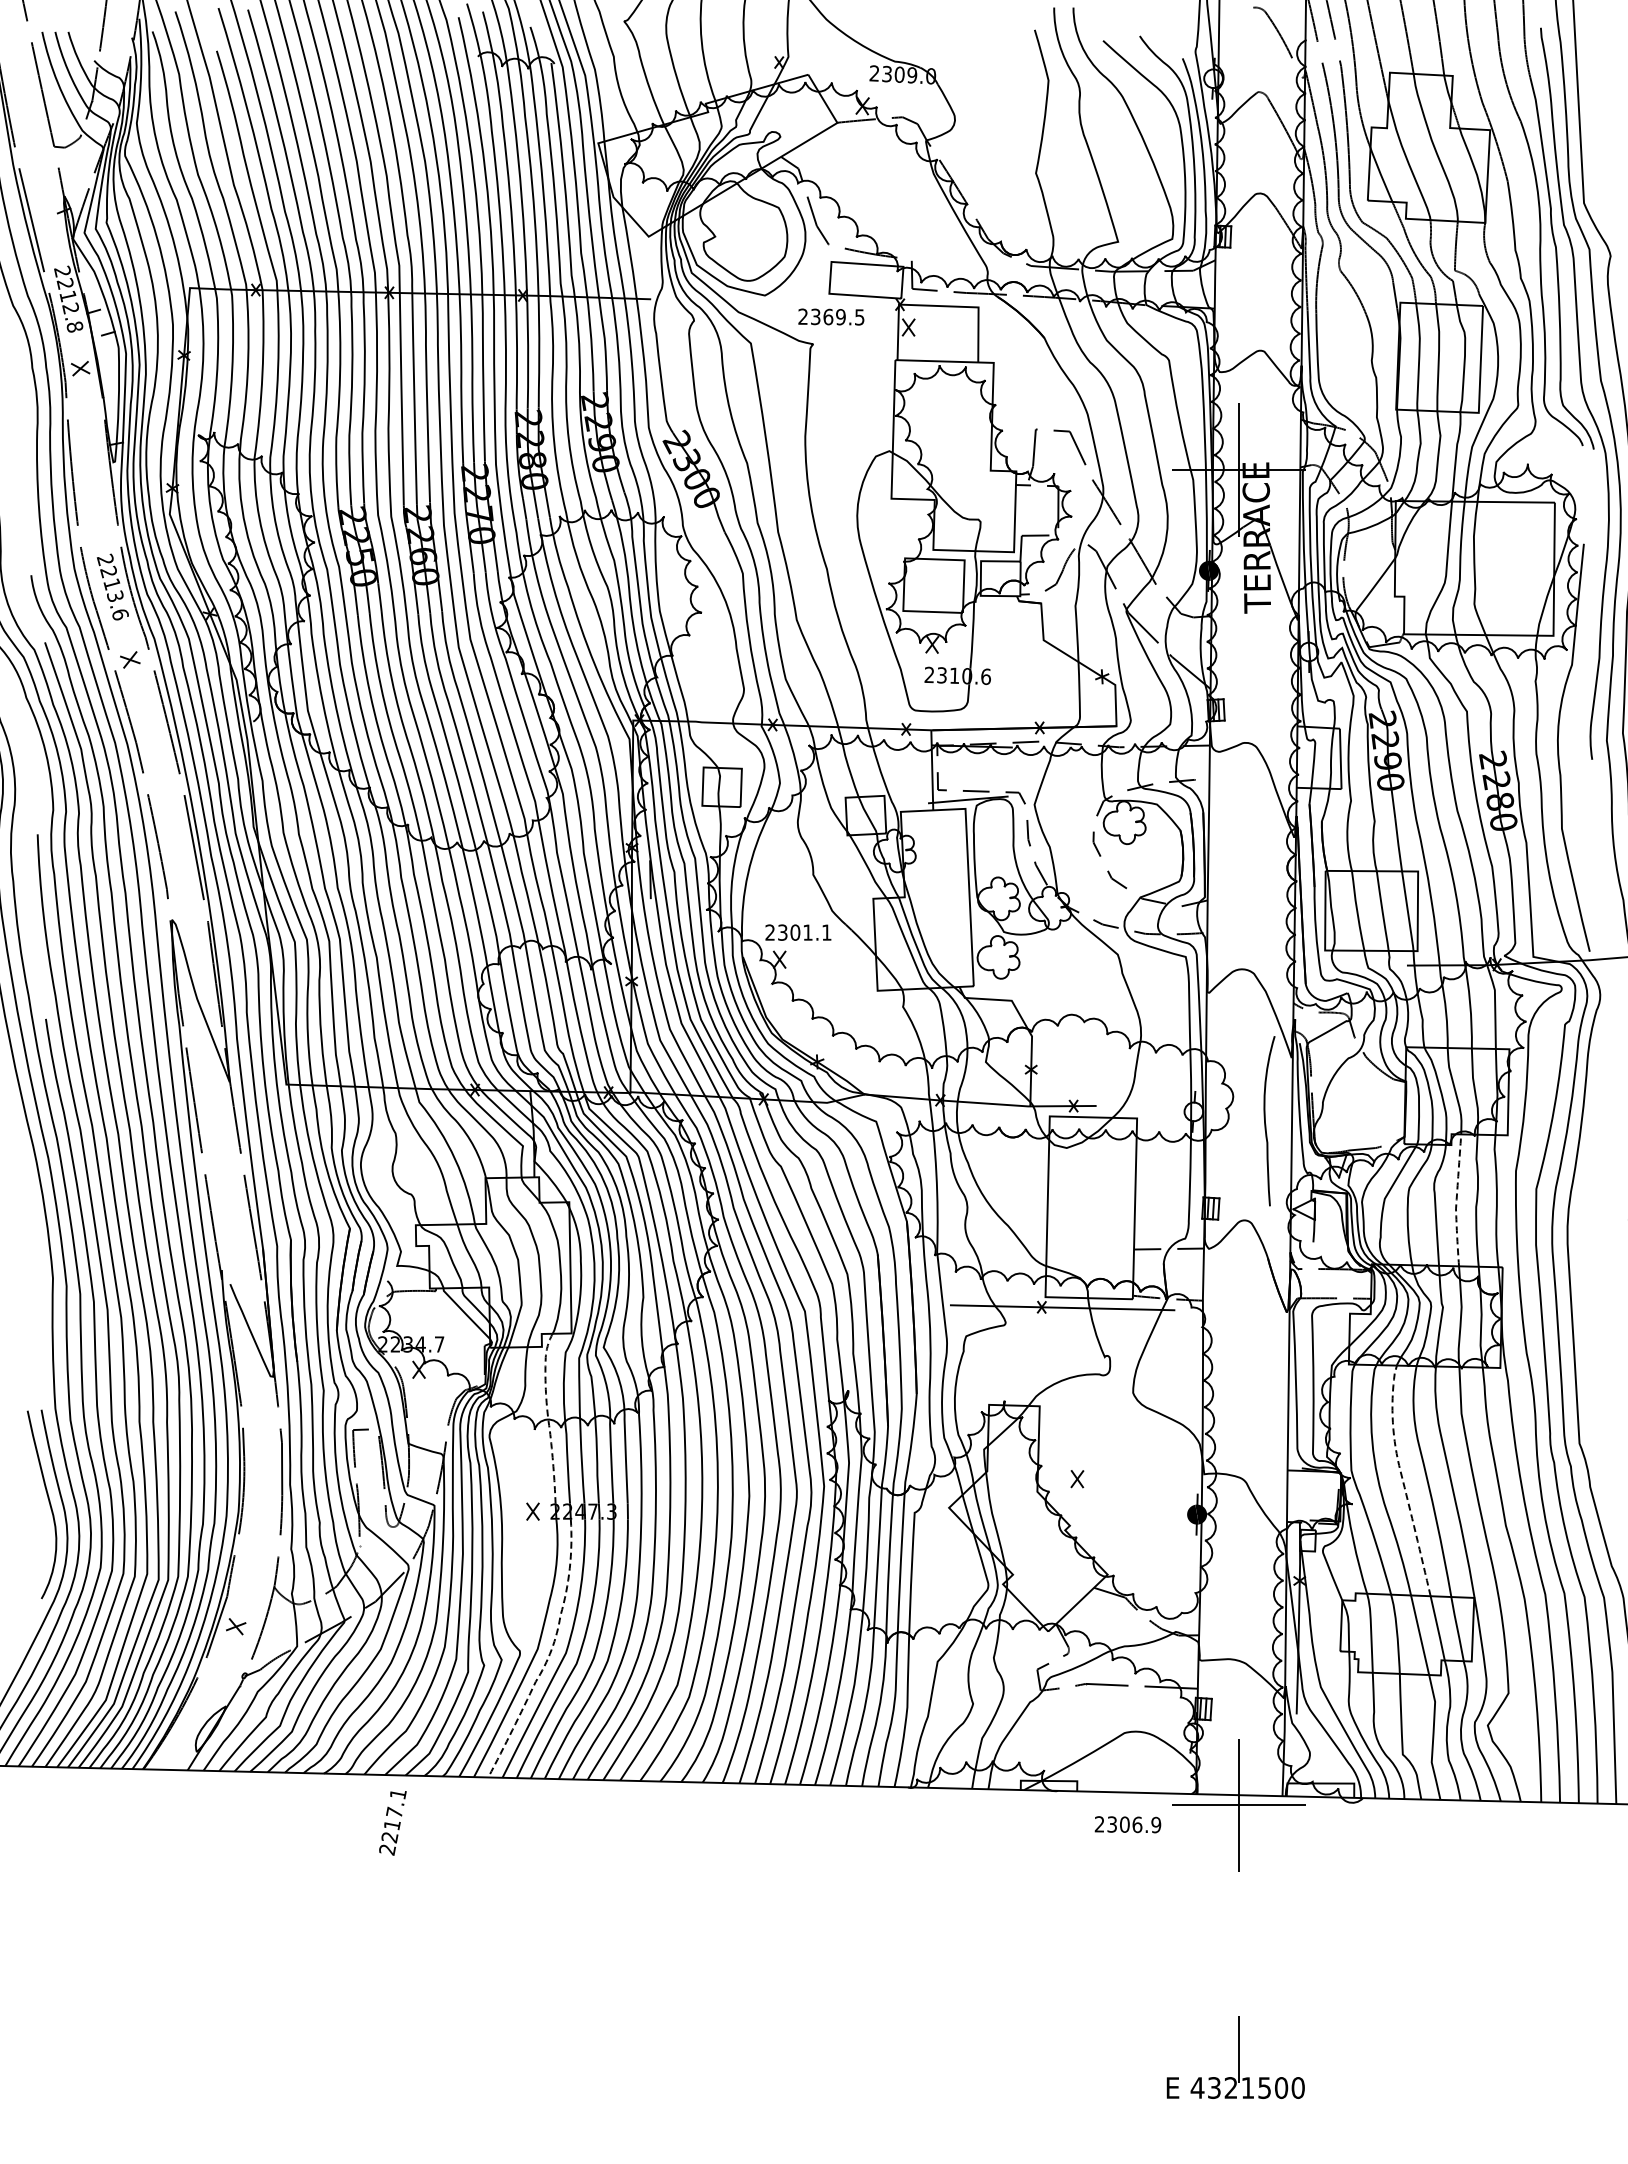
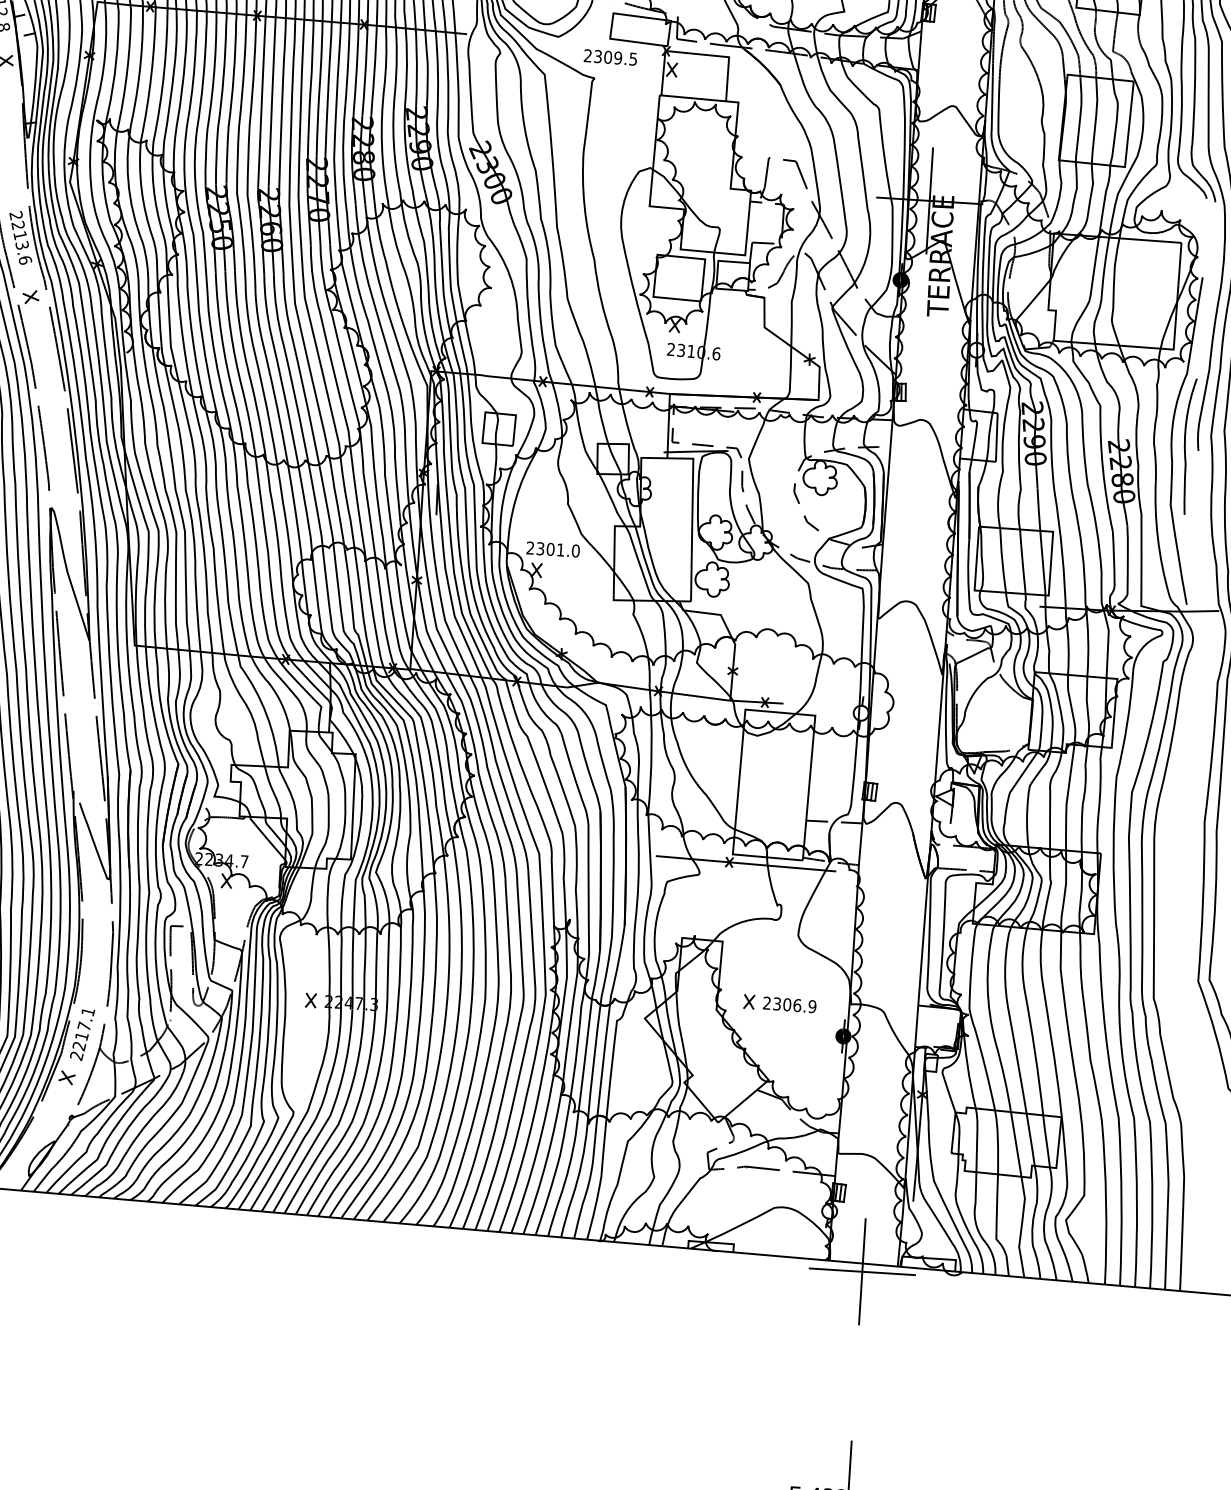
text: (828, 316) -> (608, 56), 2369.5 -> 2309.5
text: (826, 932) -> (575, 550), 2301.1 -> 2301.0
curve: (1265, 1121) -> (1185, 446), moved
line: (1456, 1201) -> (1067, 798), dashed -> solid
line: (547, 1415) -> (327, 924), dashed -> solid
line: (1402, 1477) -> (1010, 1017), dashed -> solid
line: (551, 1649) -> (318, 1112), dashed -> solid
text: (392, 1823) -> (82, 1035), moved
text: (1127, 1824) -> (789, 1004), moved

